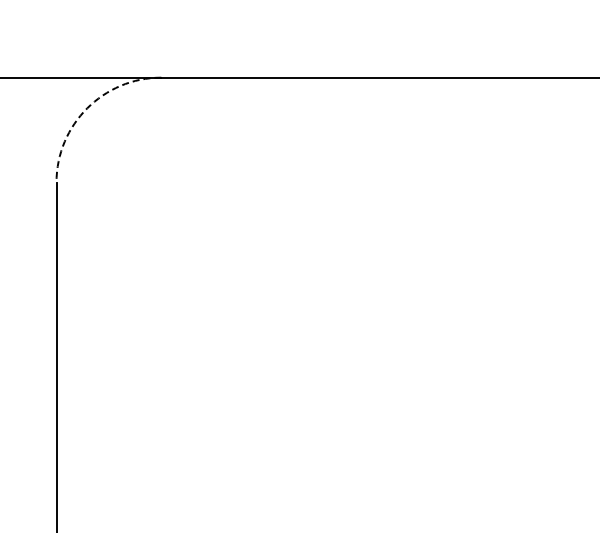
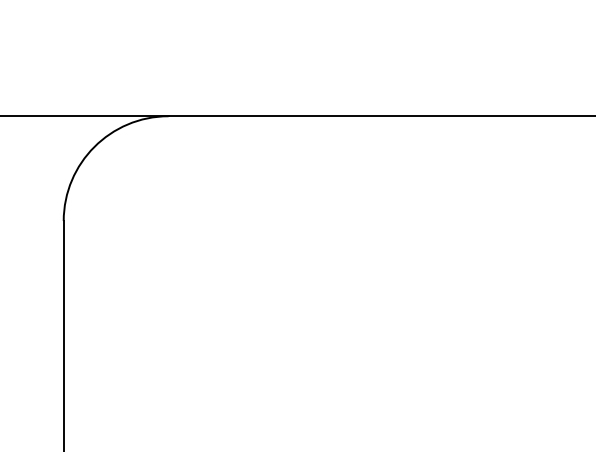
arc: (87, 108) -> (94, 147), dashed -> solid

